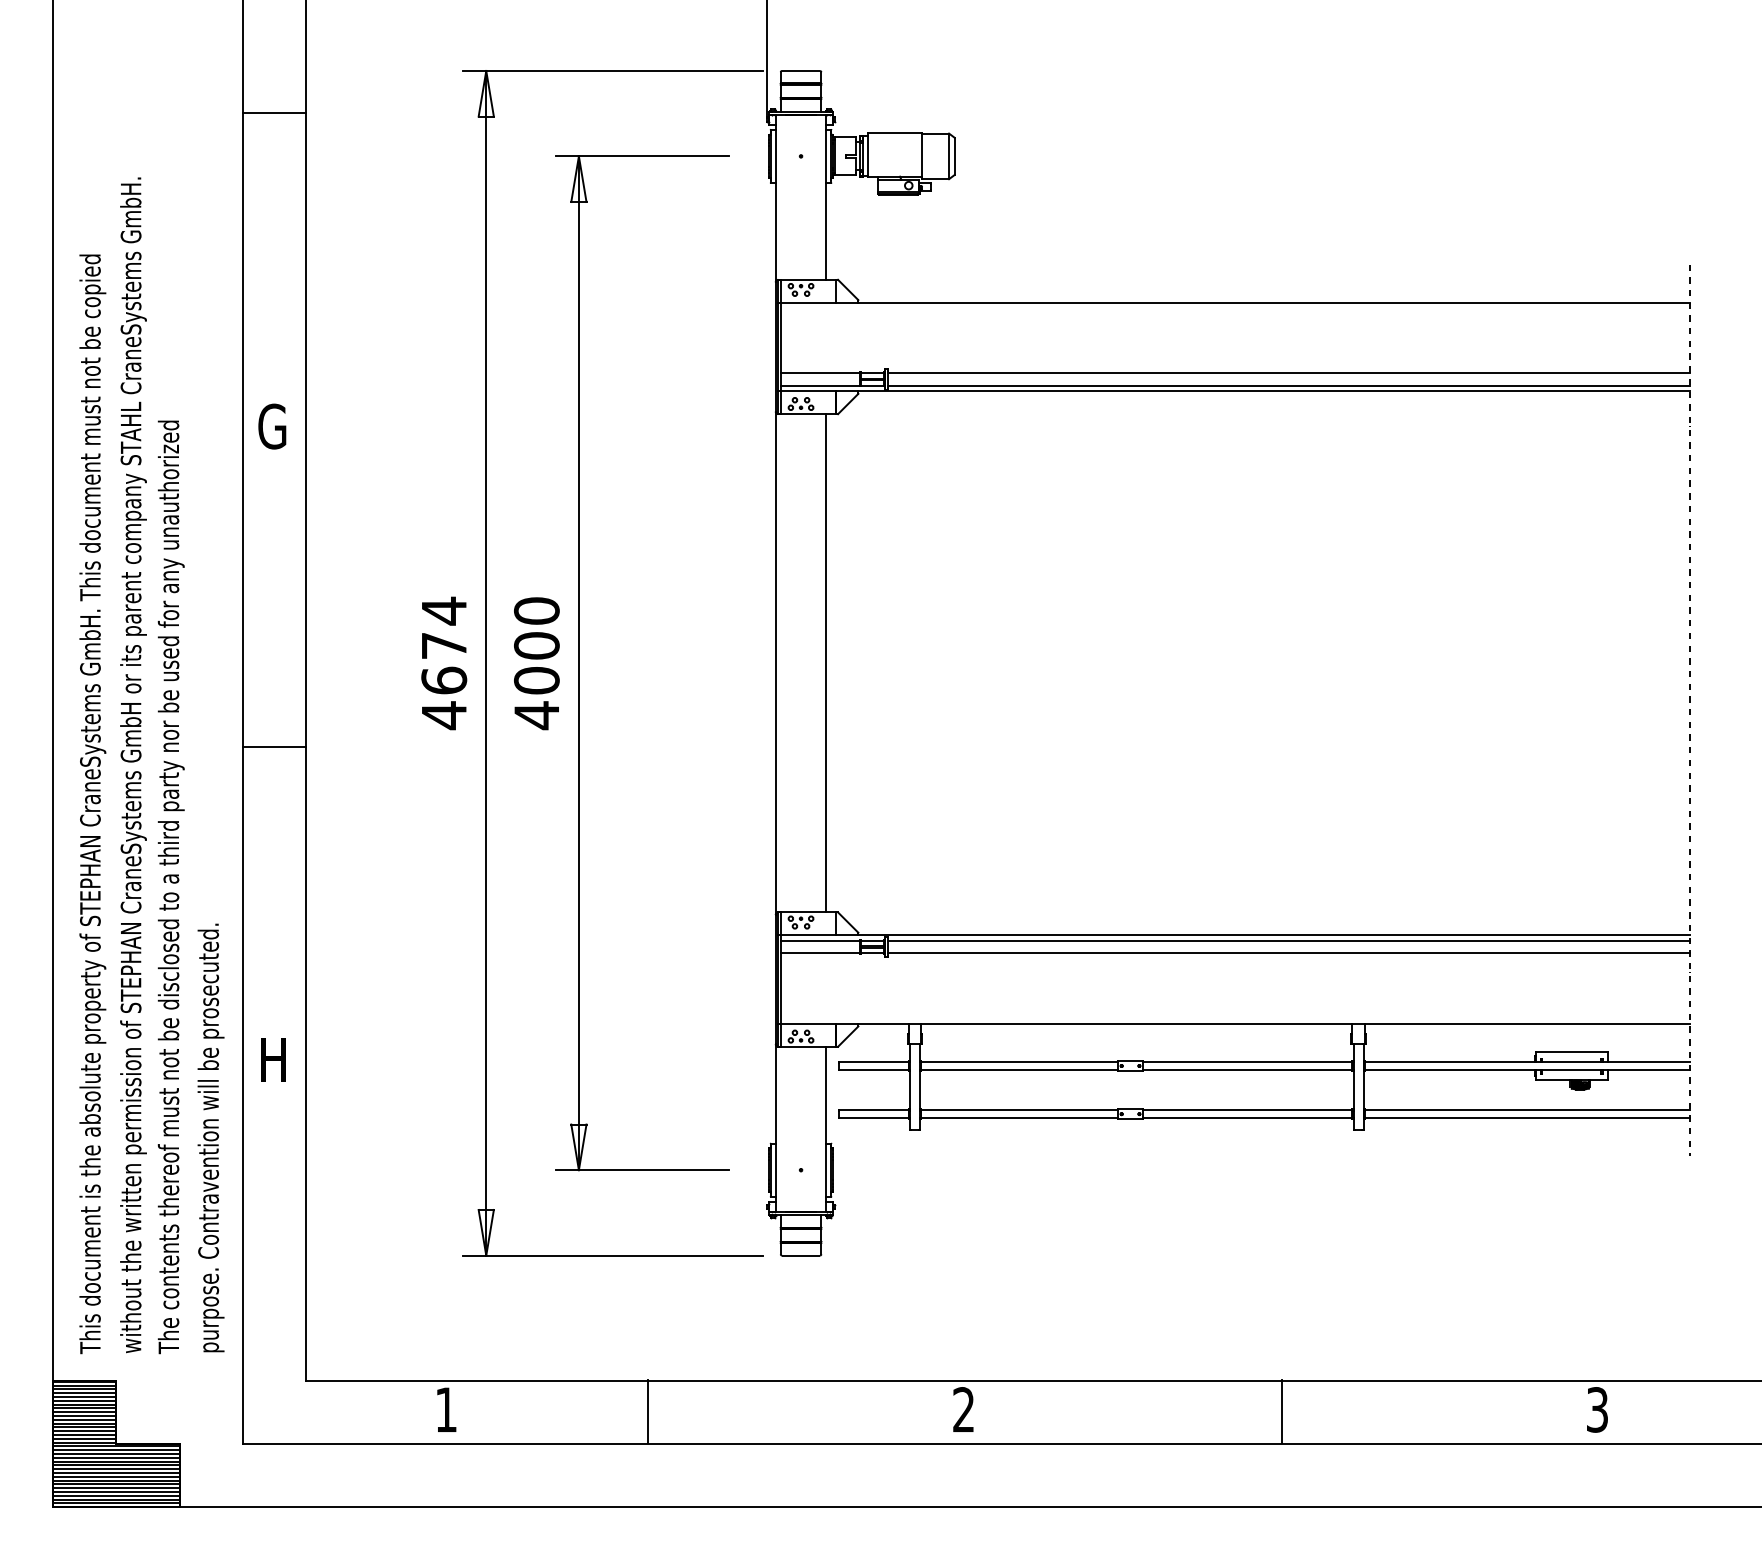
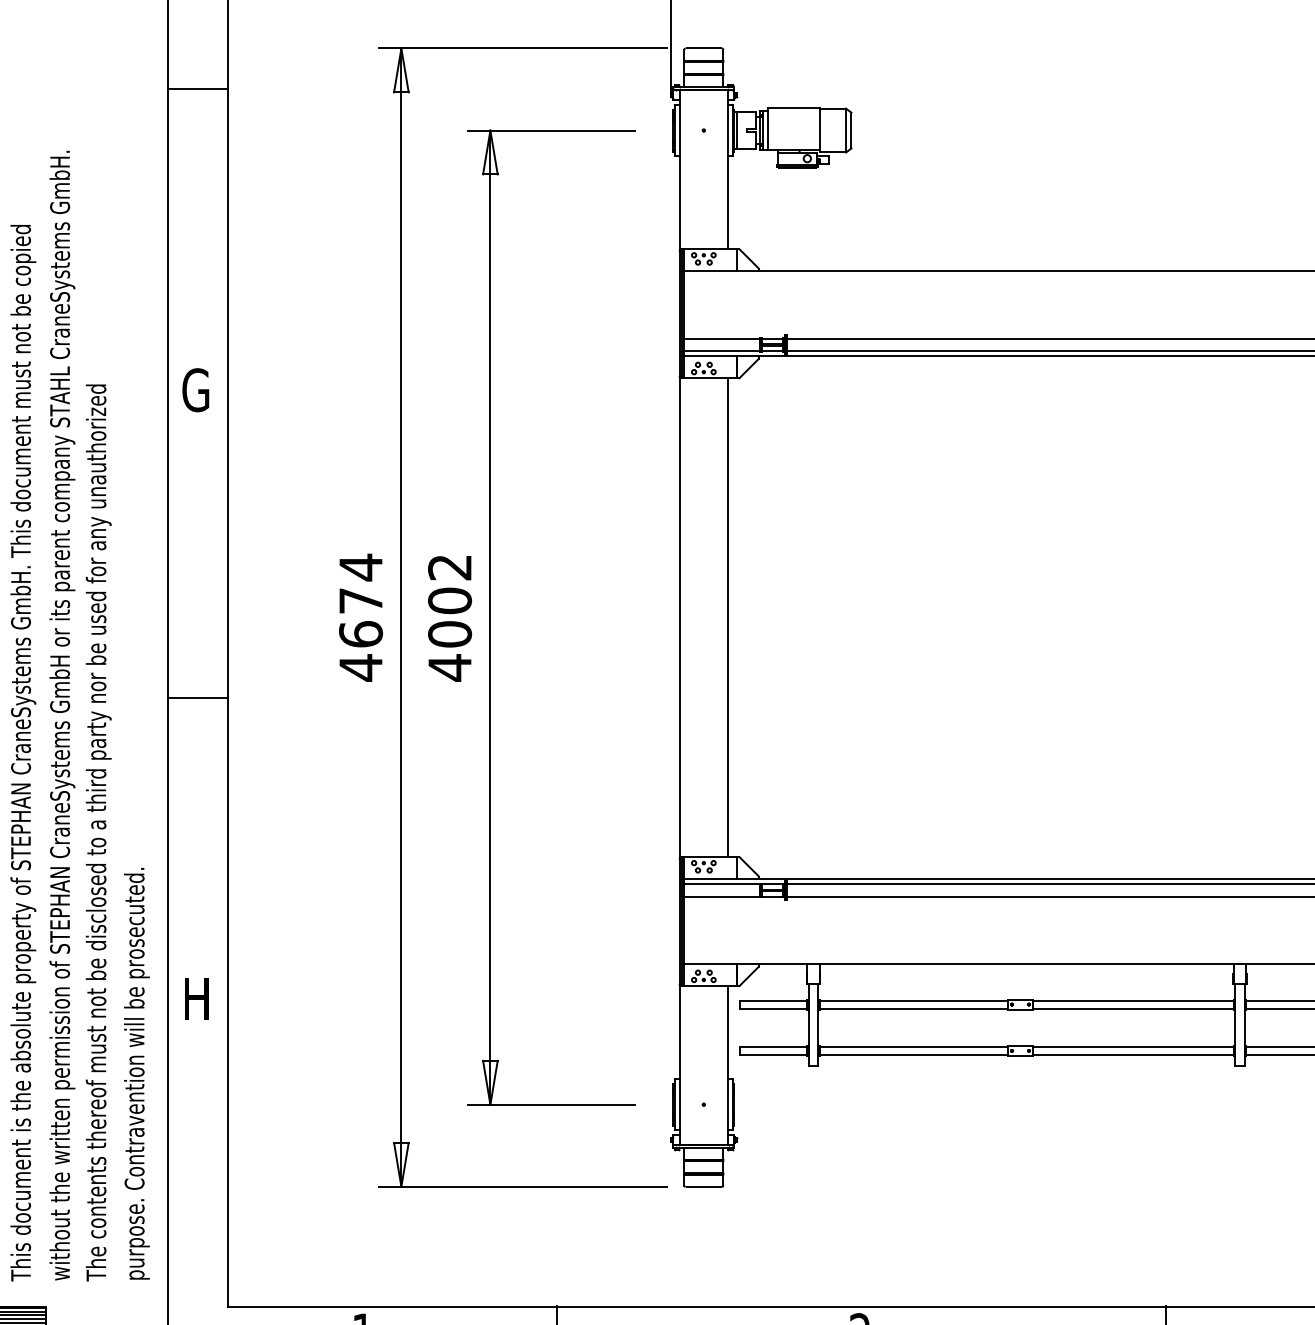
text: (536, 610) -> (449, 566), 4000 -> 4002

